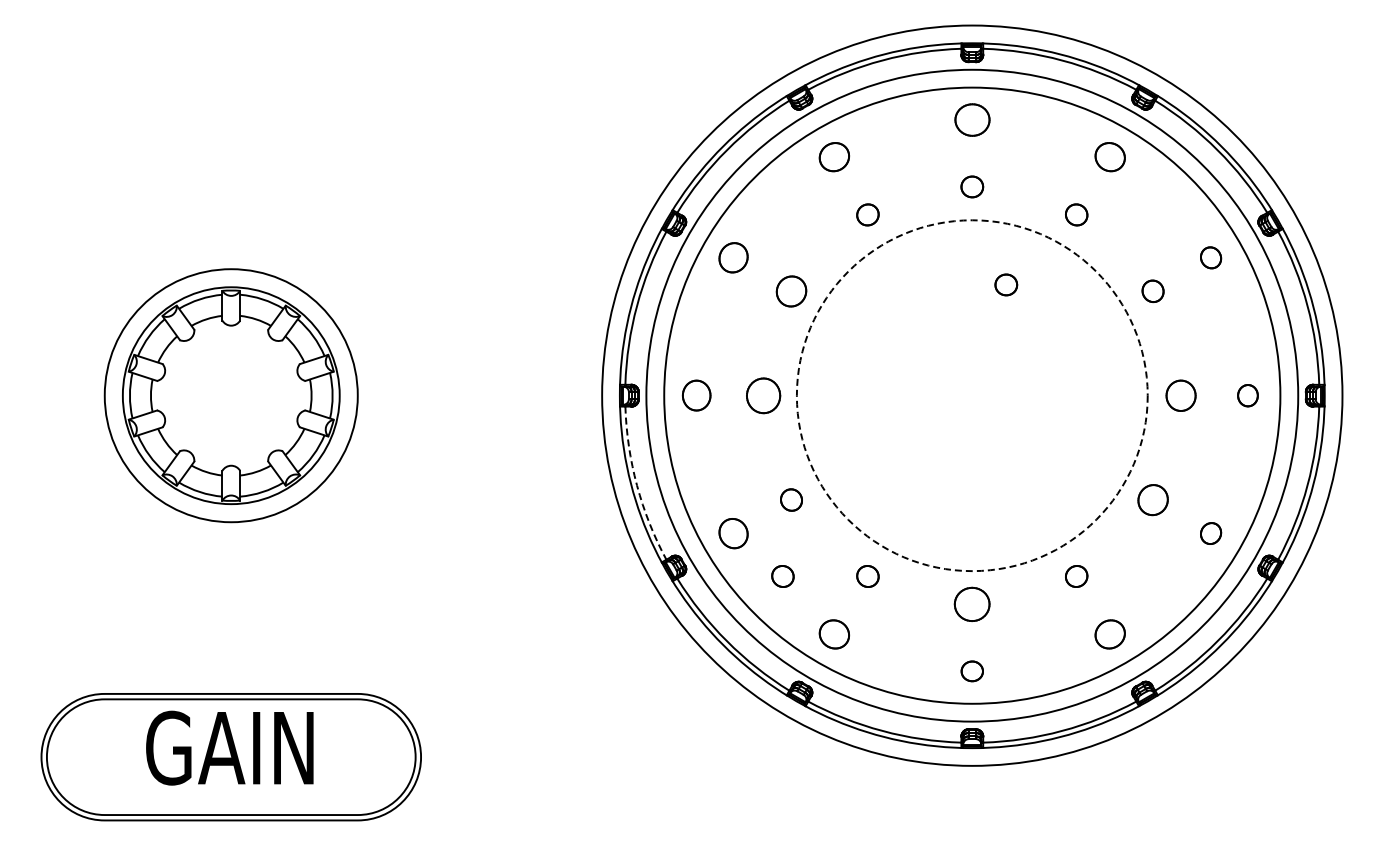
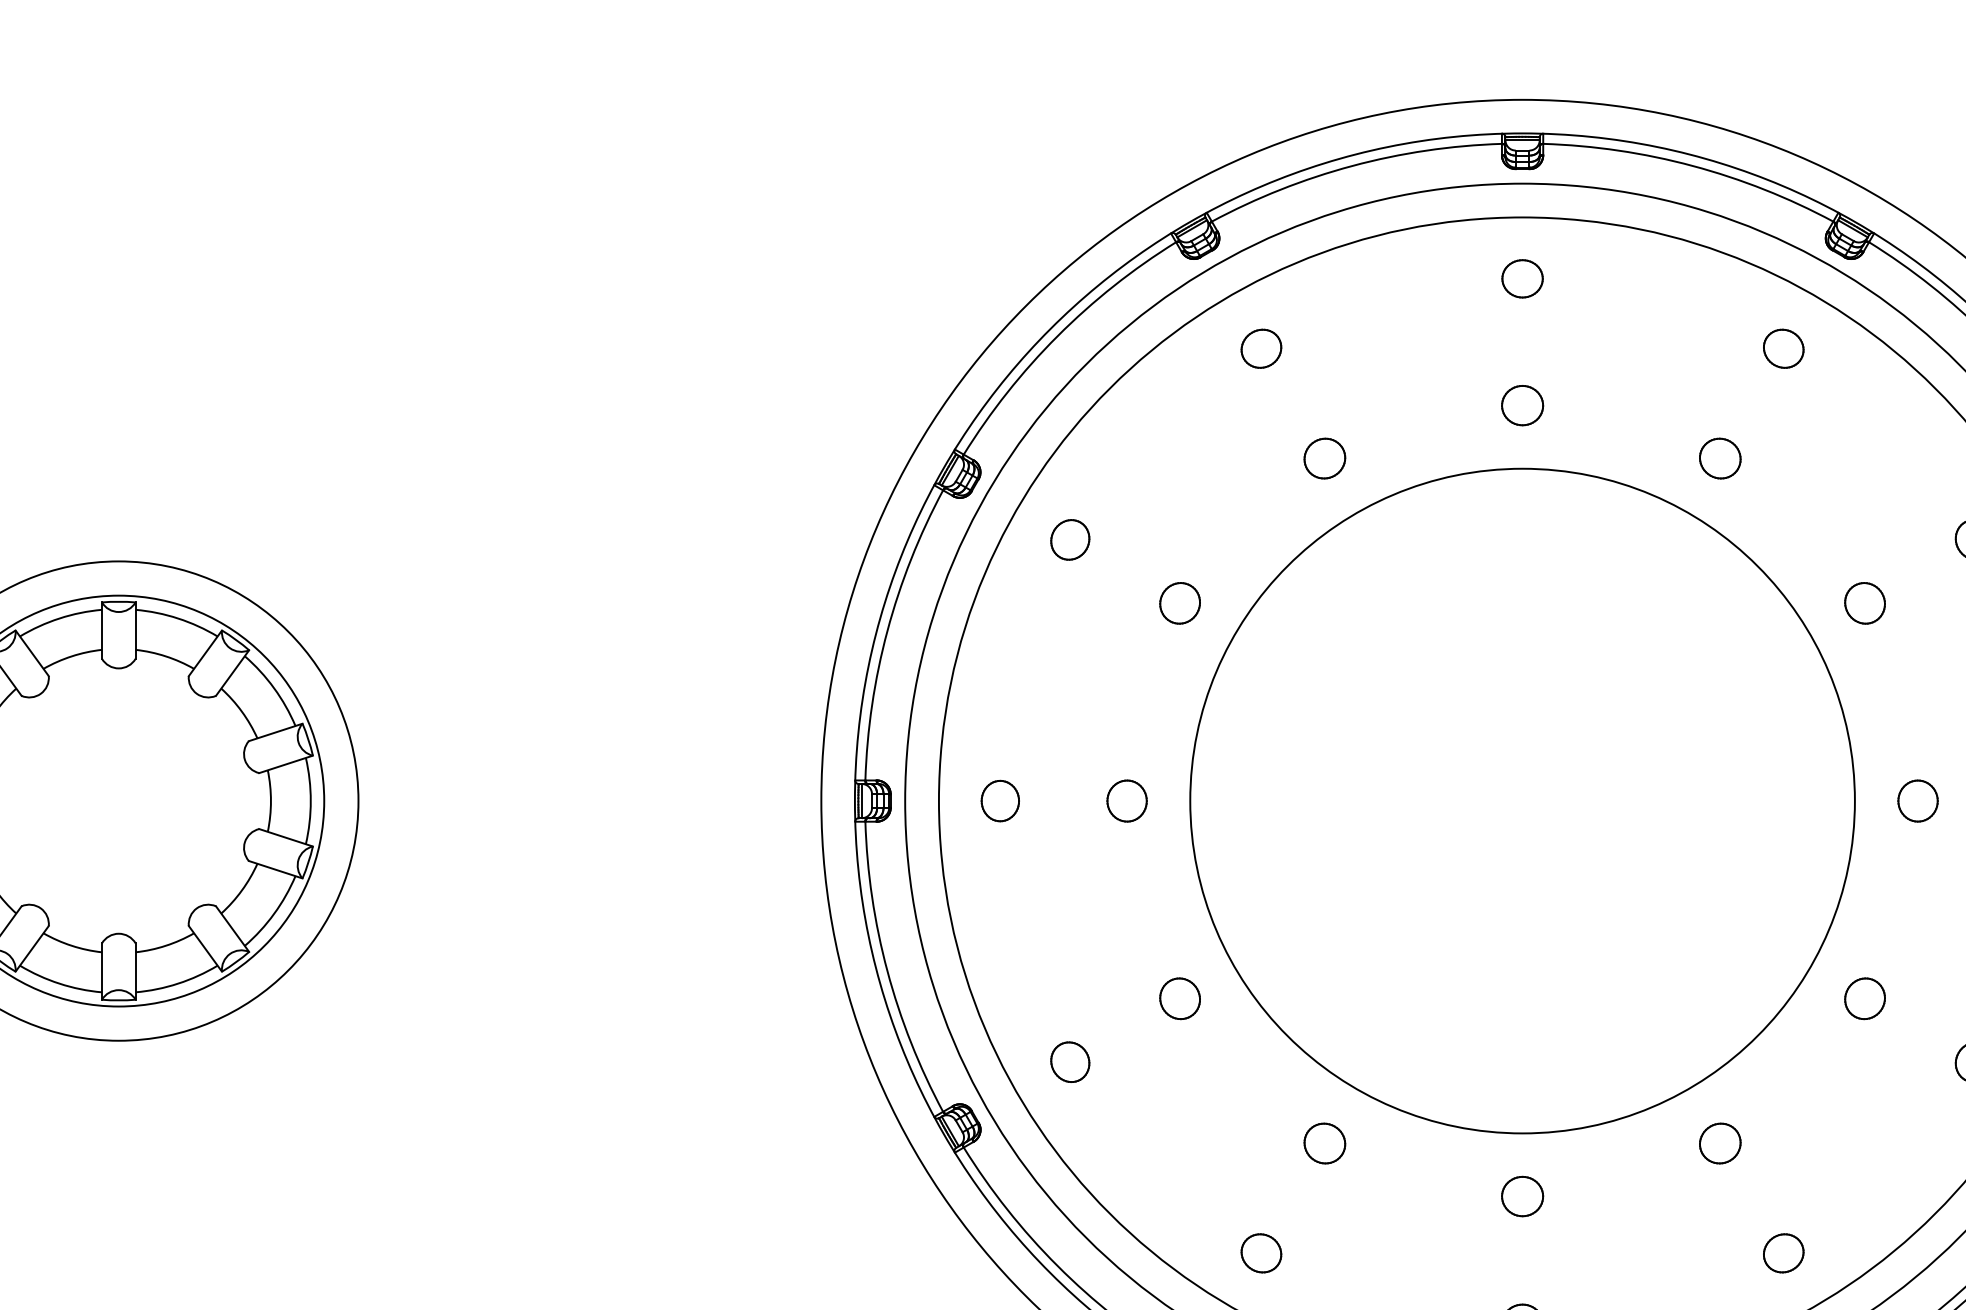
part: (971, 119) -> (1521, 277), size x0.62
part: (834, 156) -> (1261, 347), size x0.71
part: (1109, 156) -> (1782, 347), size x0.71
part: (733, 257) -> (1070, 539), size x0.71
part: (1006, 284) -> (1587, 590), removed
part: (791, 290) -> (1180, 601), size x0.71
part: (696, 395) -> (1000, 800), size x0.71
part: (763, 395) -> (1127, 800), size x0.62
circle: (971, 395) -> (1521, 800), dashed -> solid
part: (1180, 395) -> (1916, 800), size x0.71
arc: (637, 485) -> (888, 971), dashed -> solid
part: (1152, 499) -> (1863, 997), size x0.71
part: (733, 533) -> (1070, 1062), size x0.71
part: (782, 576) -> (1163, 1143), removed
part: (972, 604) -> (1522, 1196), size x0.62
part: (834, 634) -> (1261, 1253), size x0.71
part: (1109, 634) -> (1782, 1253), size x0.71

